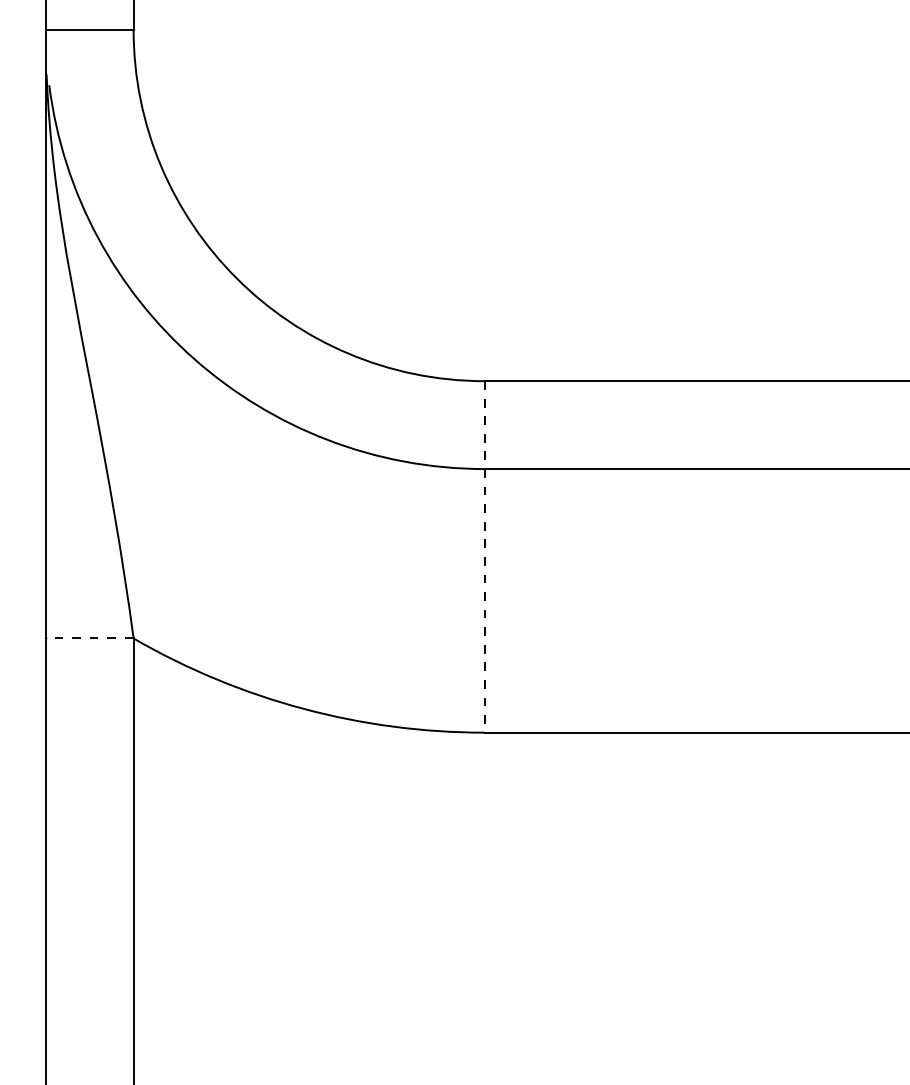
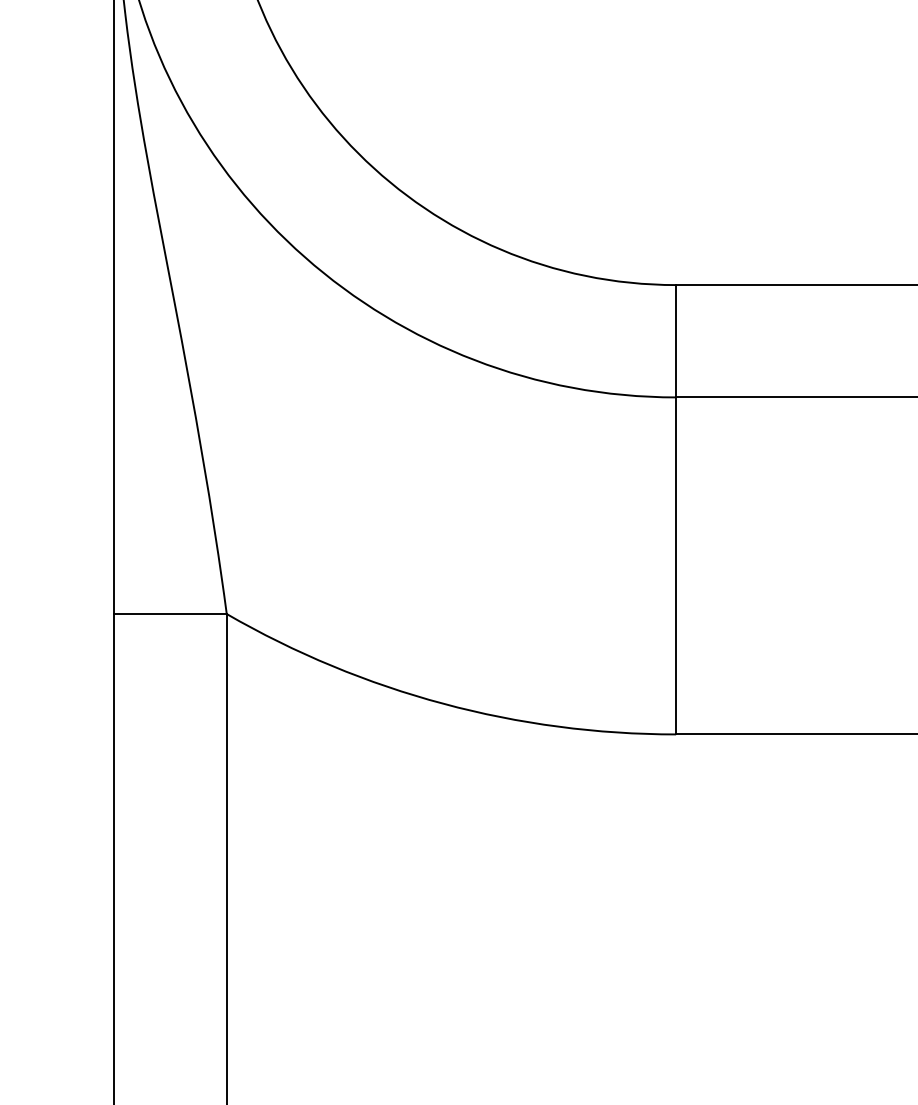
line: (485, 556) -> (676, 509), dashed -> solid
line: (89, 638) -> (170, 614), dashed -> solid

